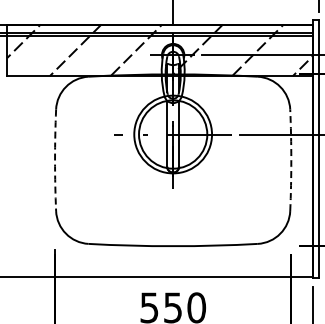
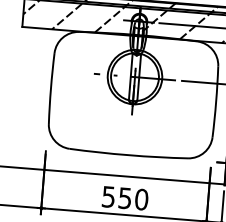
arc: (55, 160) -> (51, 88), dashed -> solid
arc: (291, 160) -> (216, 101), dashed -> solid

